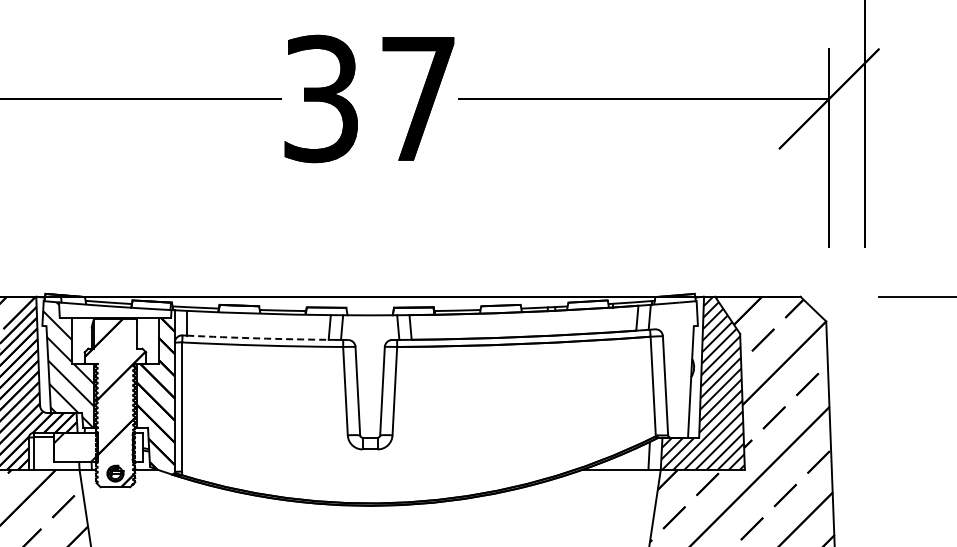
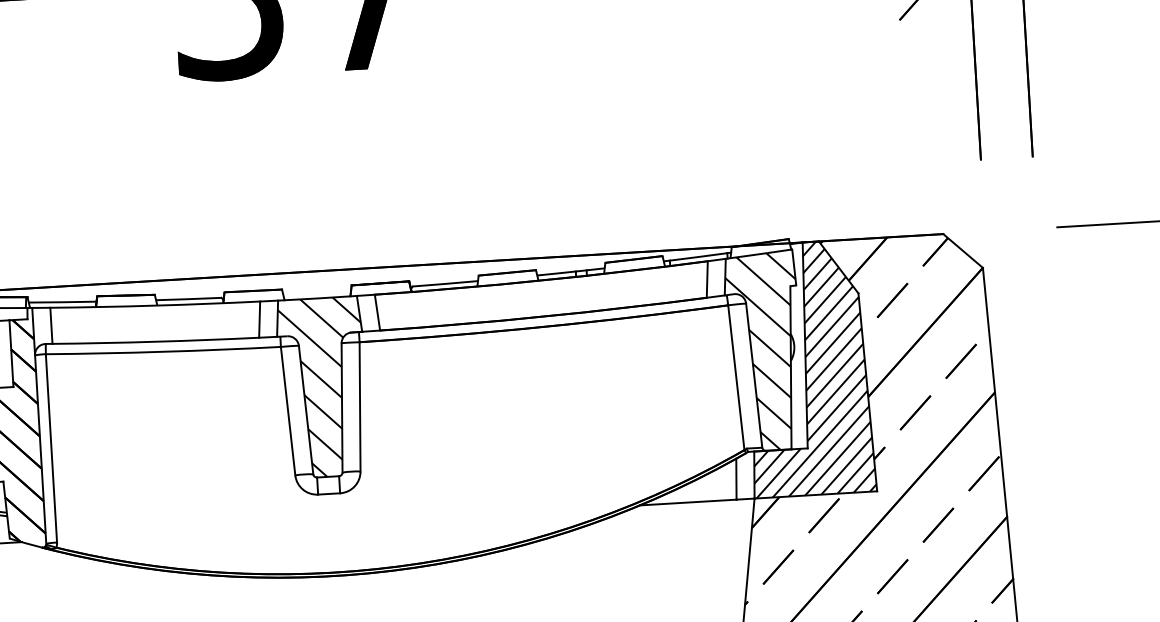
arc: (257, 338) -> (155, 341), dashed -> solid
hatch: (673, 369) -> (764, 351), added
hatch: (370, 376) -> (323, 387), added

